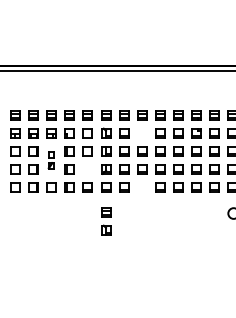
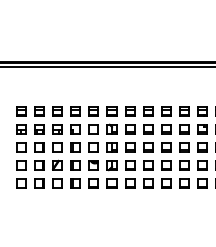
part: (142, 133) -> (148, 129), added
part: (51, 160) -> (57, 156), size x1.67
part: (87, 169) -> (93, 165), added
part: (142, 187) -> (148, 183), added
part: (106, 221) -> (112, 217), removed

